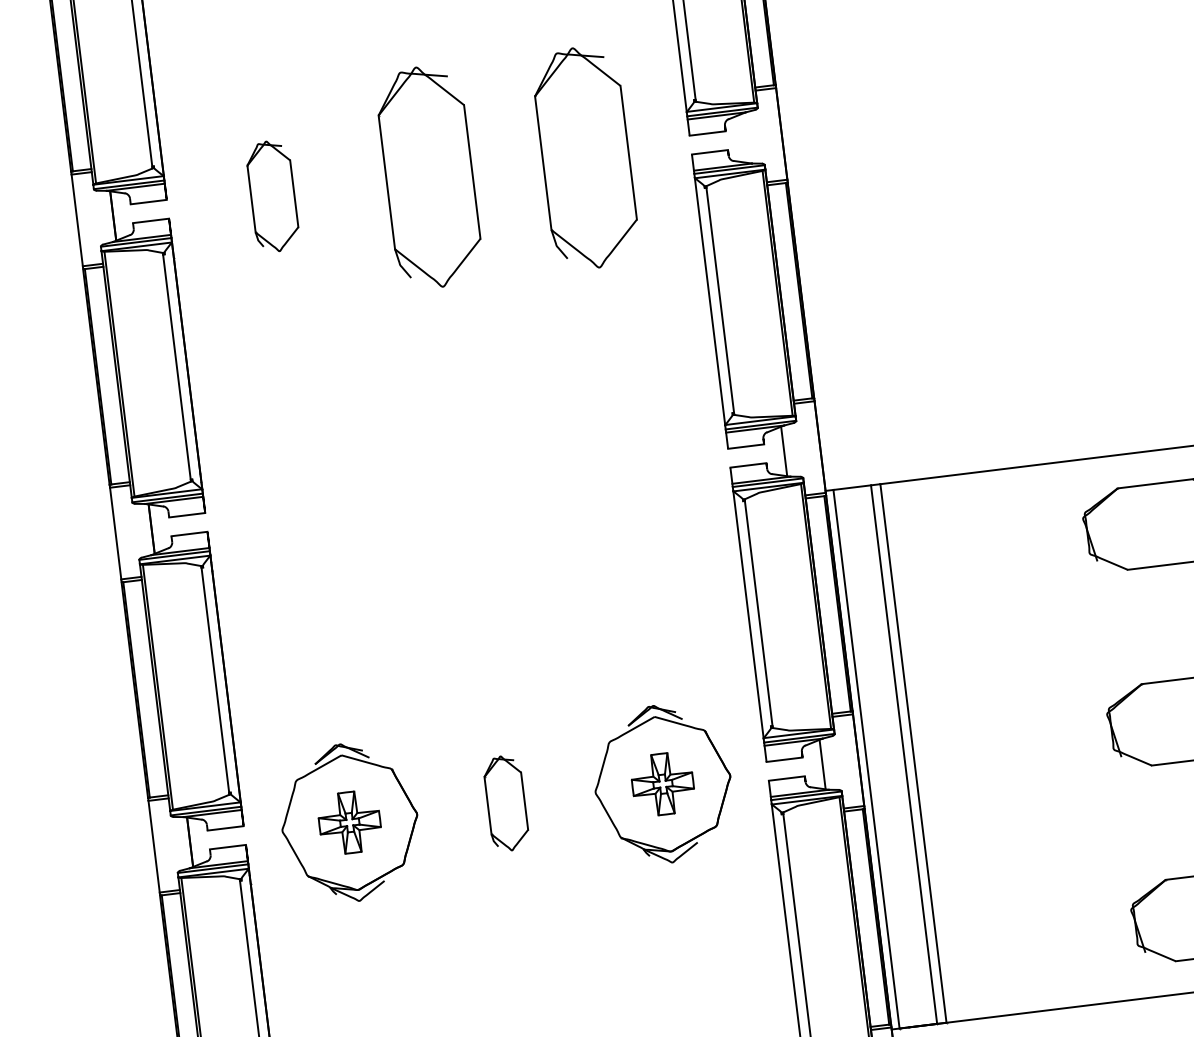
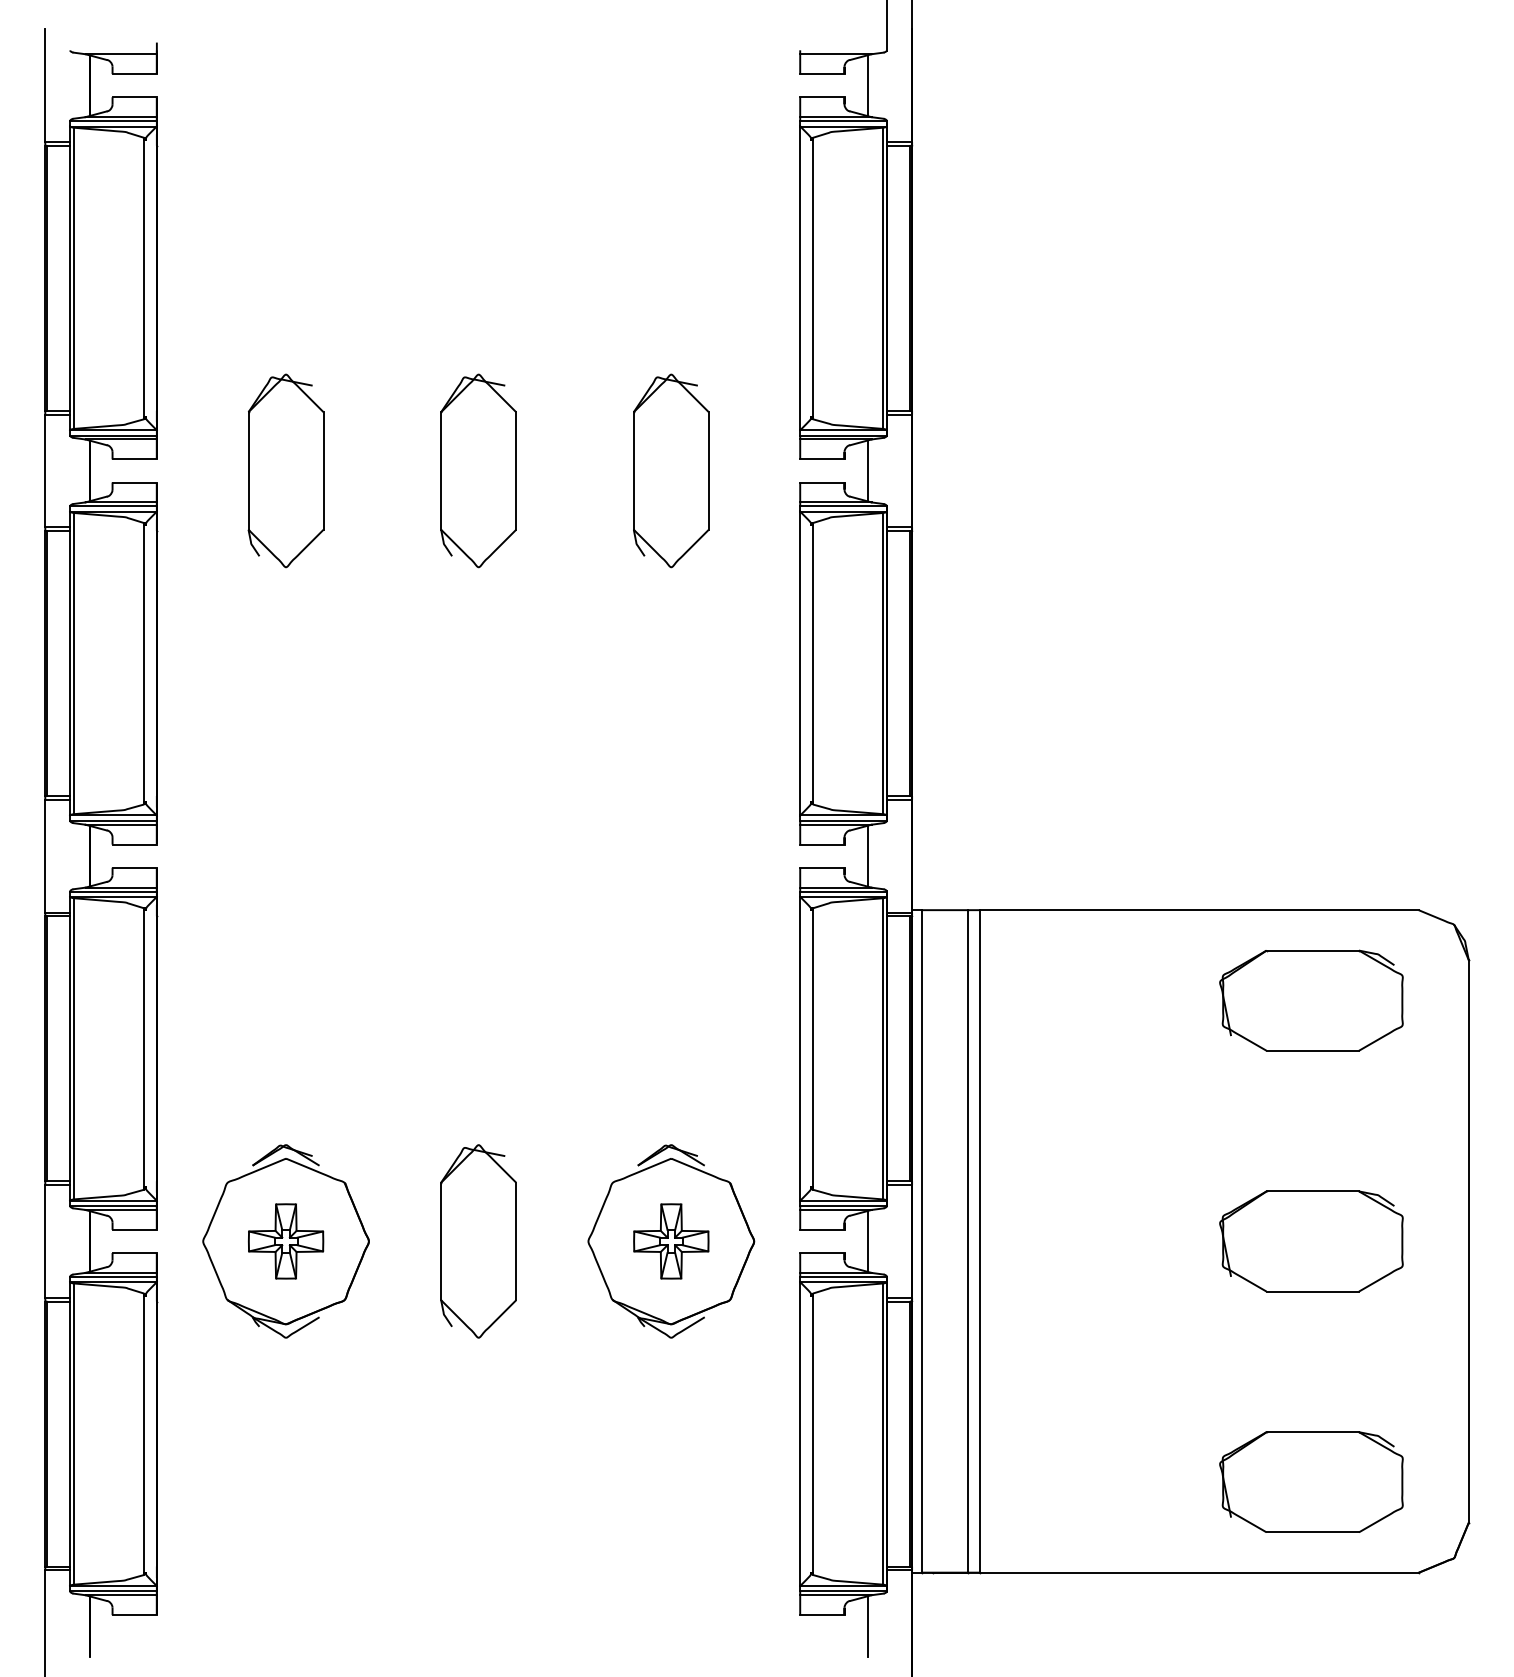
line: (745, 138) -> (867, 470), added
part: (586, 157) -> (671, 470), size x0.71
part: (429, 176) -> (478, 470), size x0.71
part: (272, 196) -> (285, 470), size x1.43
part: (506, 803) -> (478, 1241), size x1.67

